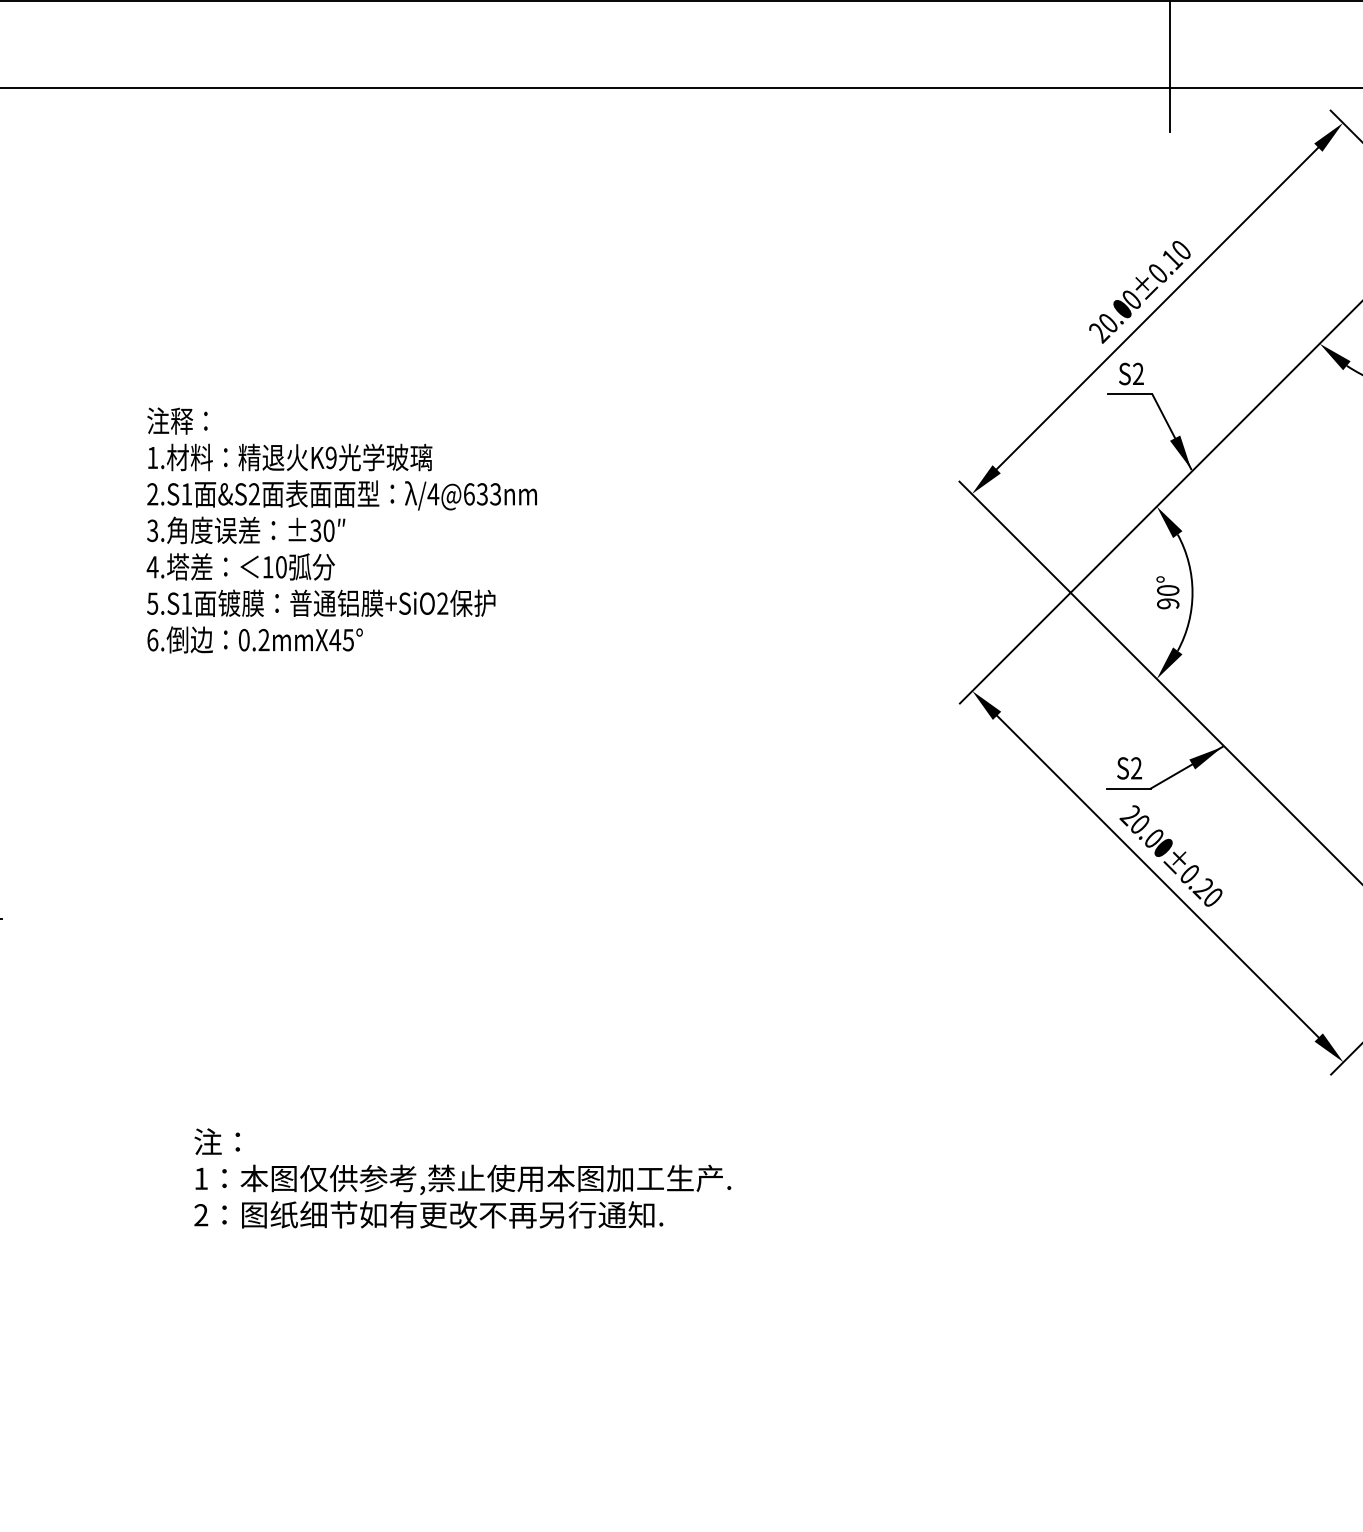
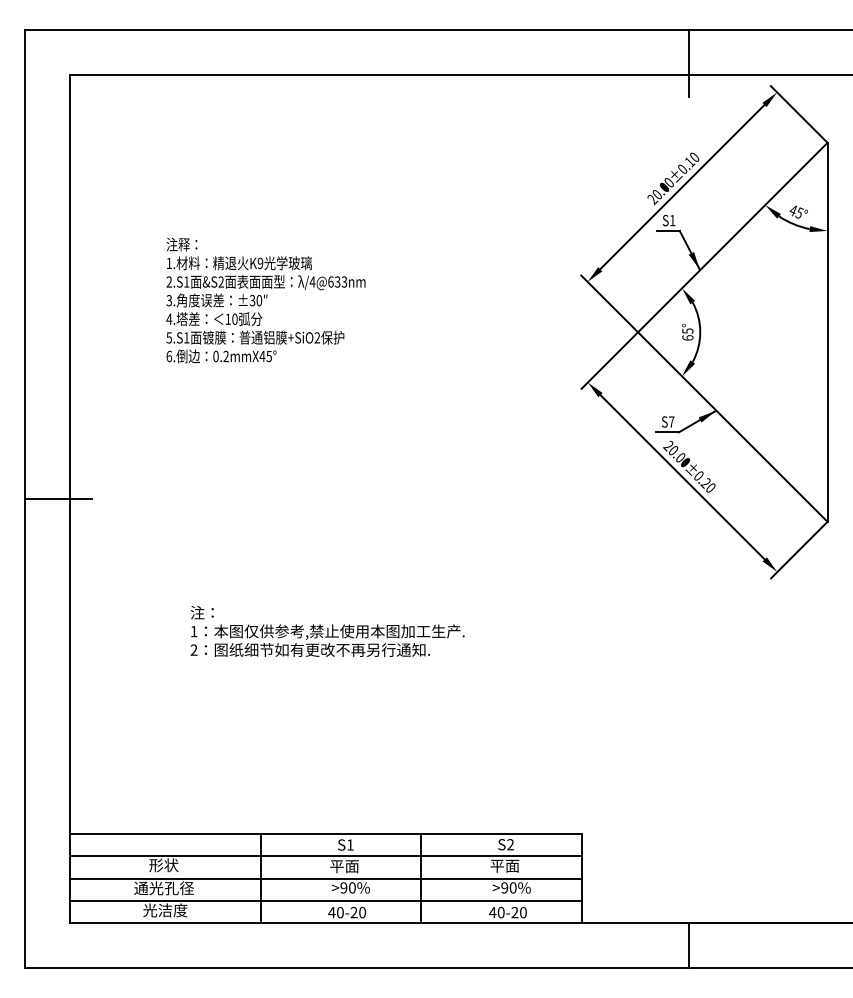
text: (1138, 371) -> (672, 219), S2 -> S1
text: (1167, 597) -> (687, 334), 90° -> 65°
text: (1136, 767) -> (671, 421), S2 -> S7

